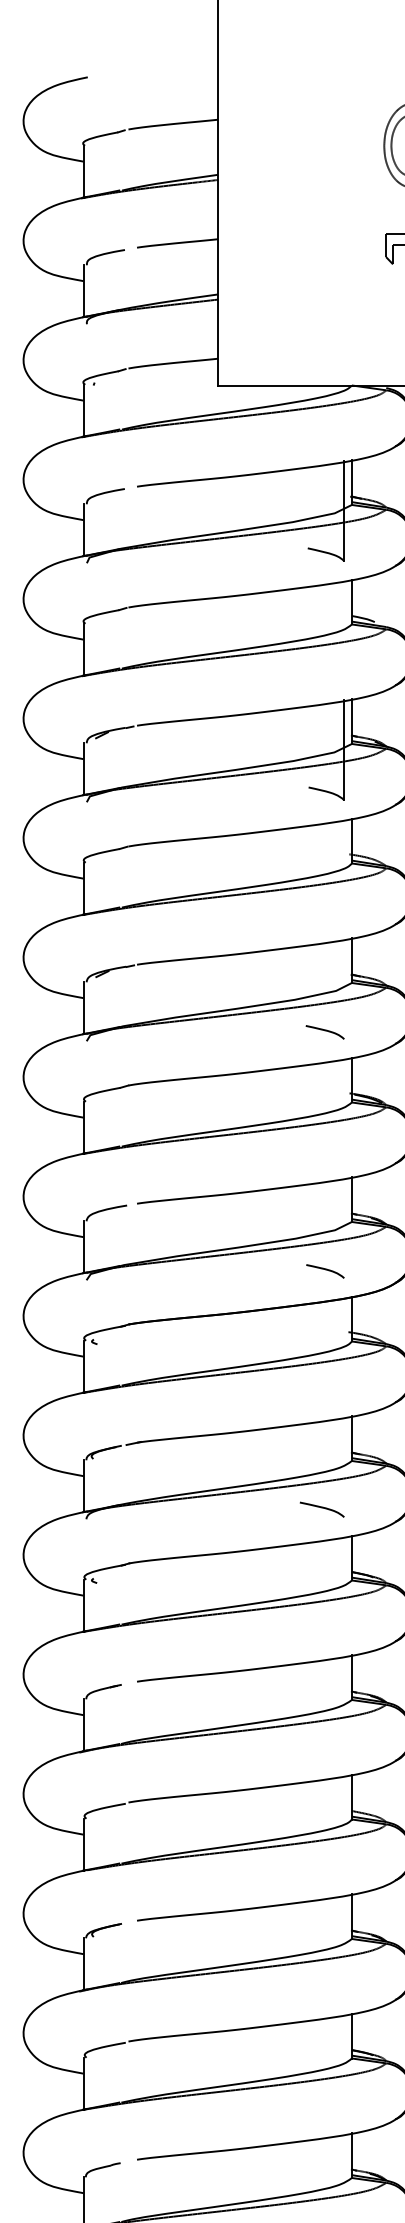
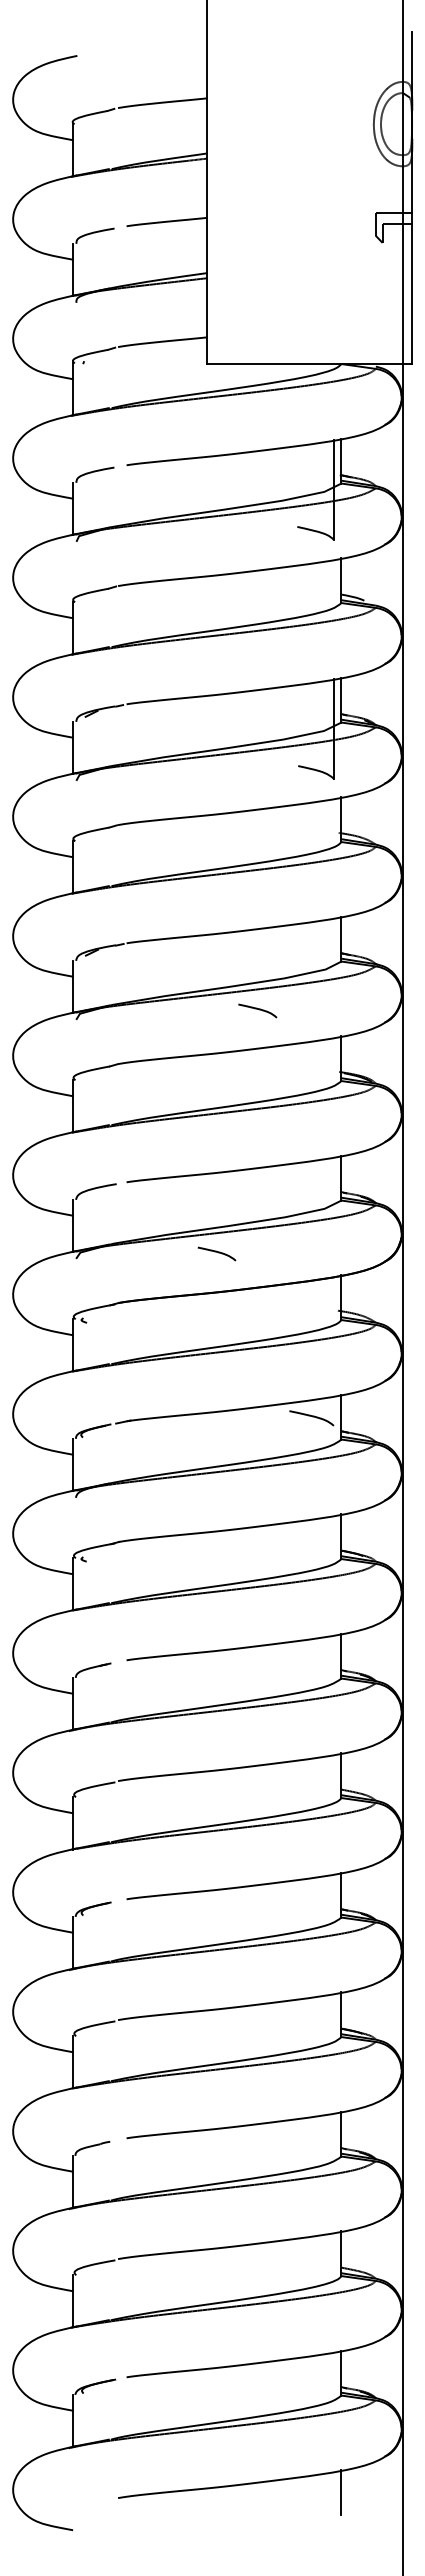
curve: (324, 1030) -> (257, 1009), moved
curve: (324, 1269) -> (216, 1252), moved
curve: (322, 1508) -> (312, 1417), moved

